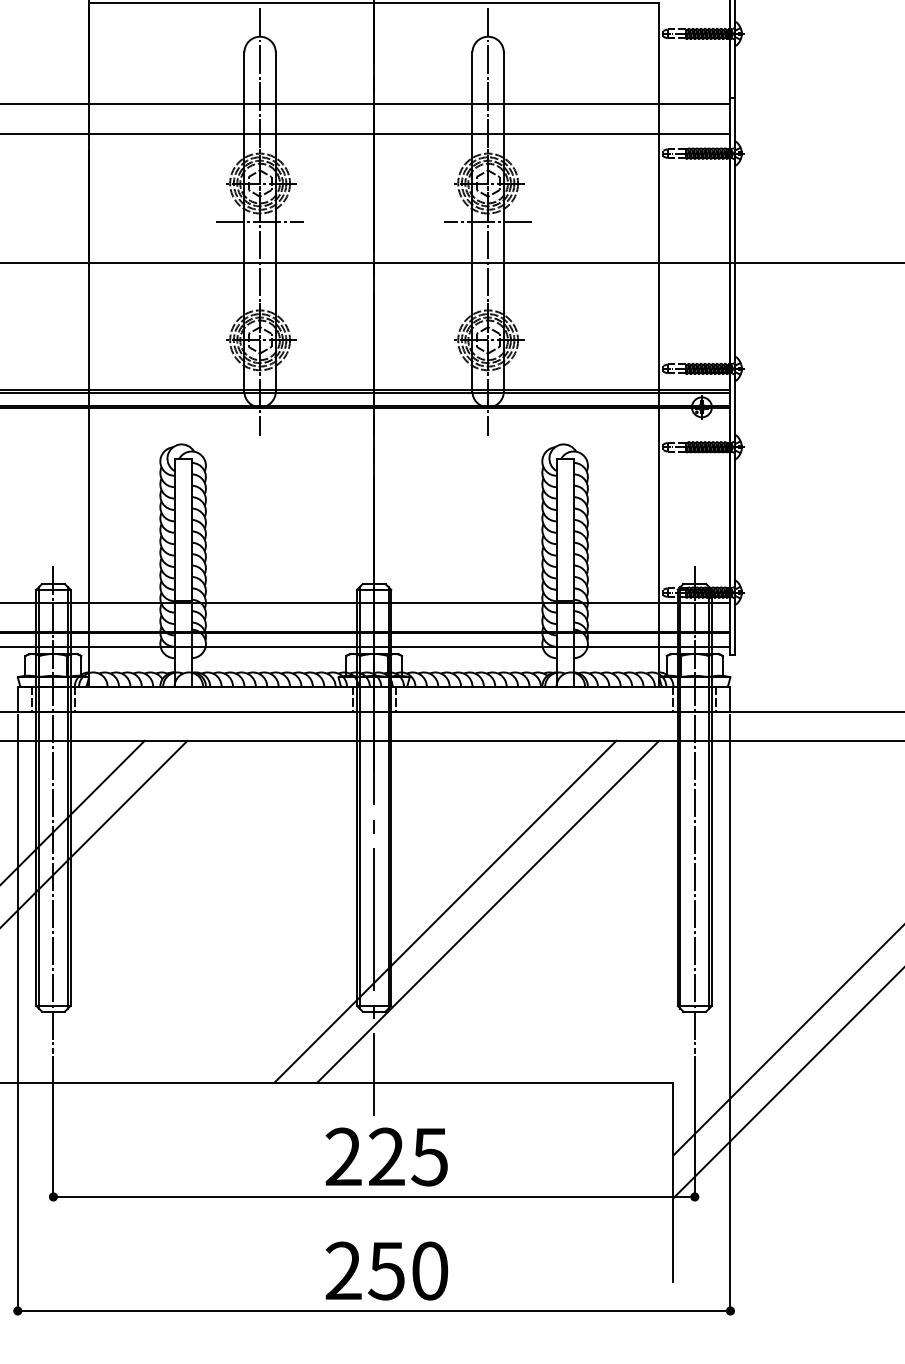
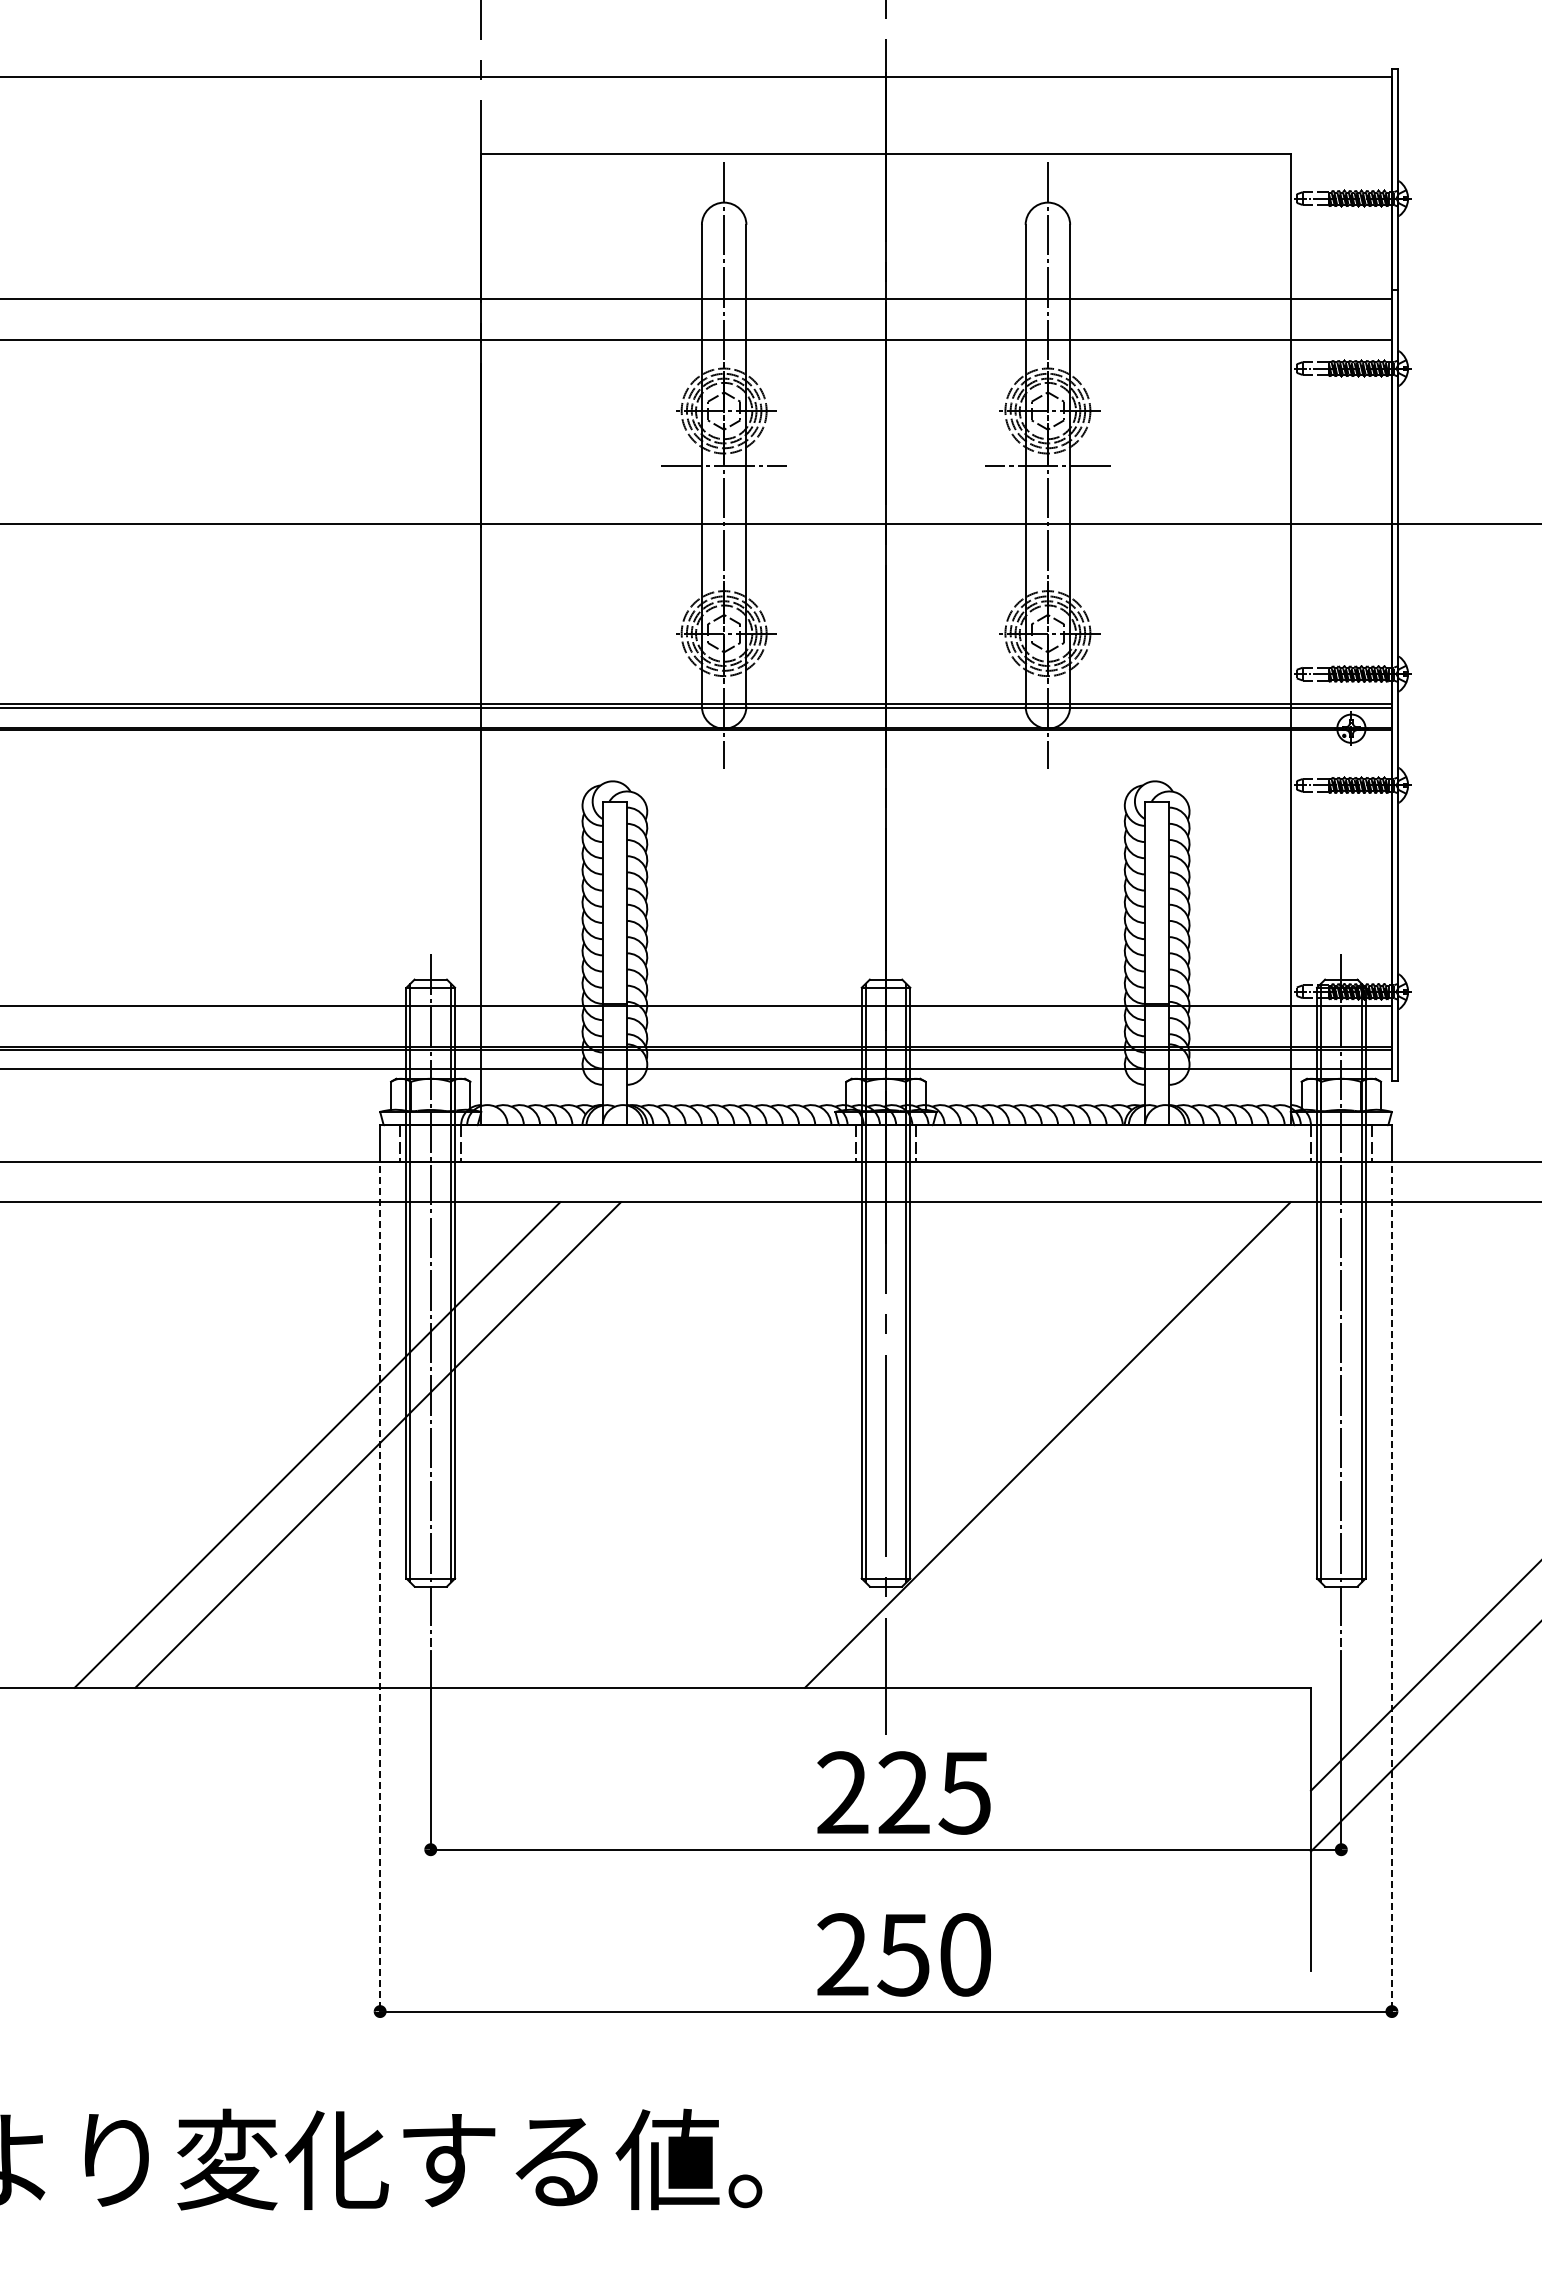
line: (444, 911) -> (986, 1444), removed
line: (18, 1014) -> (380, 1590), solid -> dashed
line: (730, 1014) -> (1391, 1590), solid -> dashed

